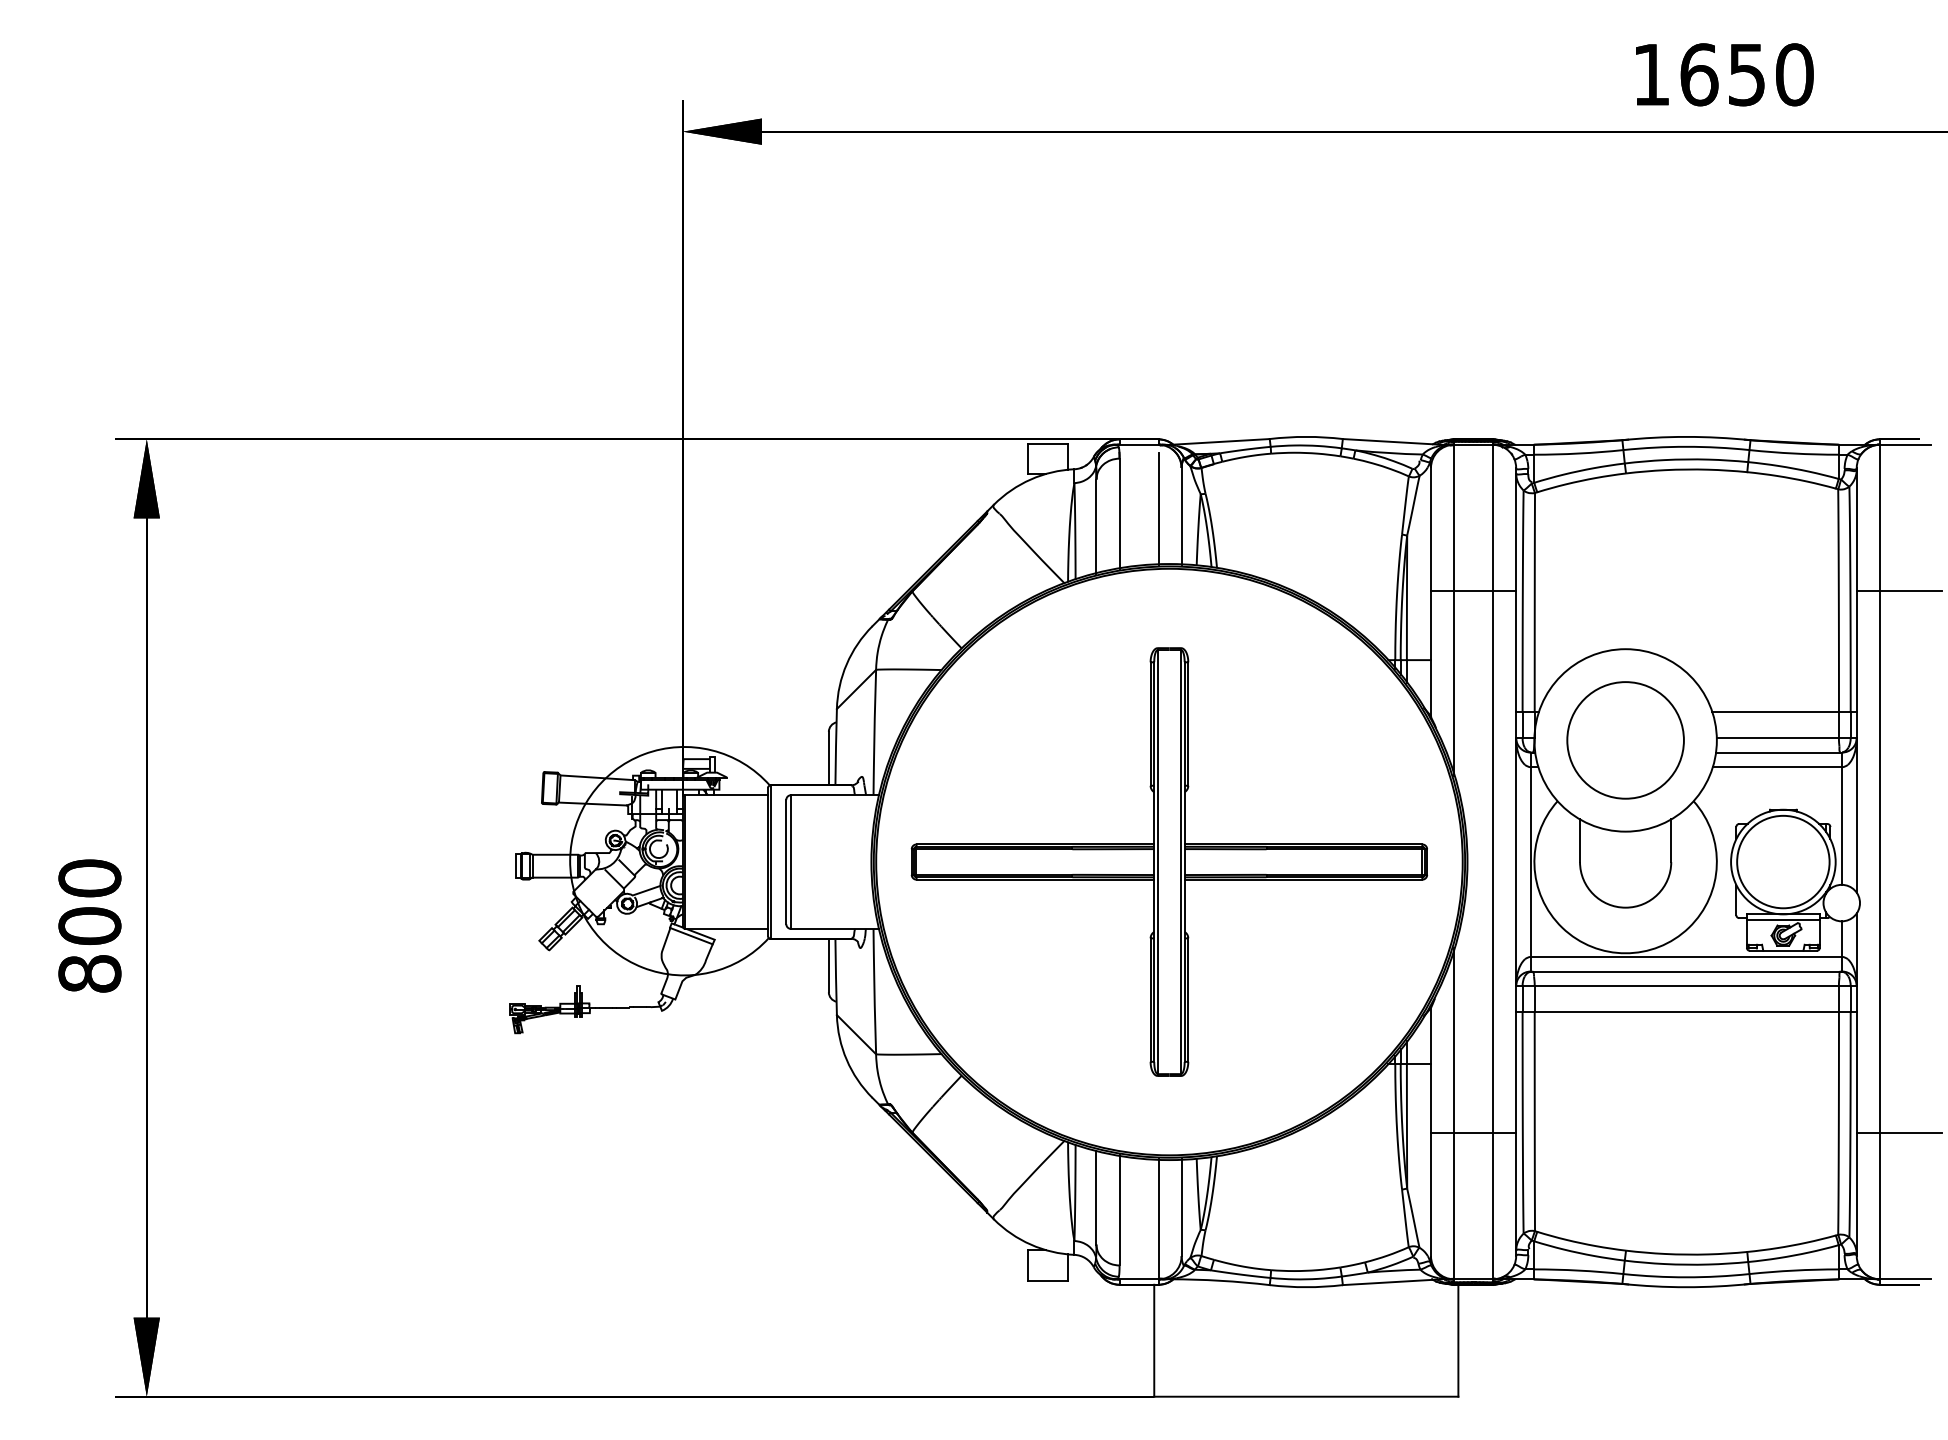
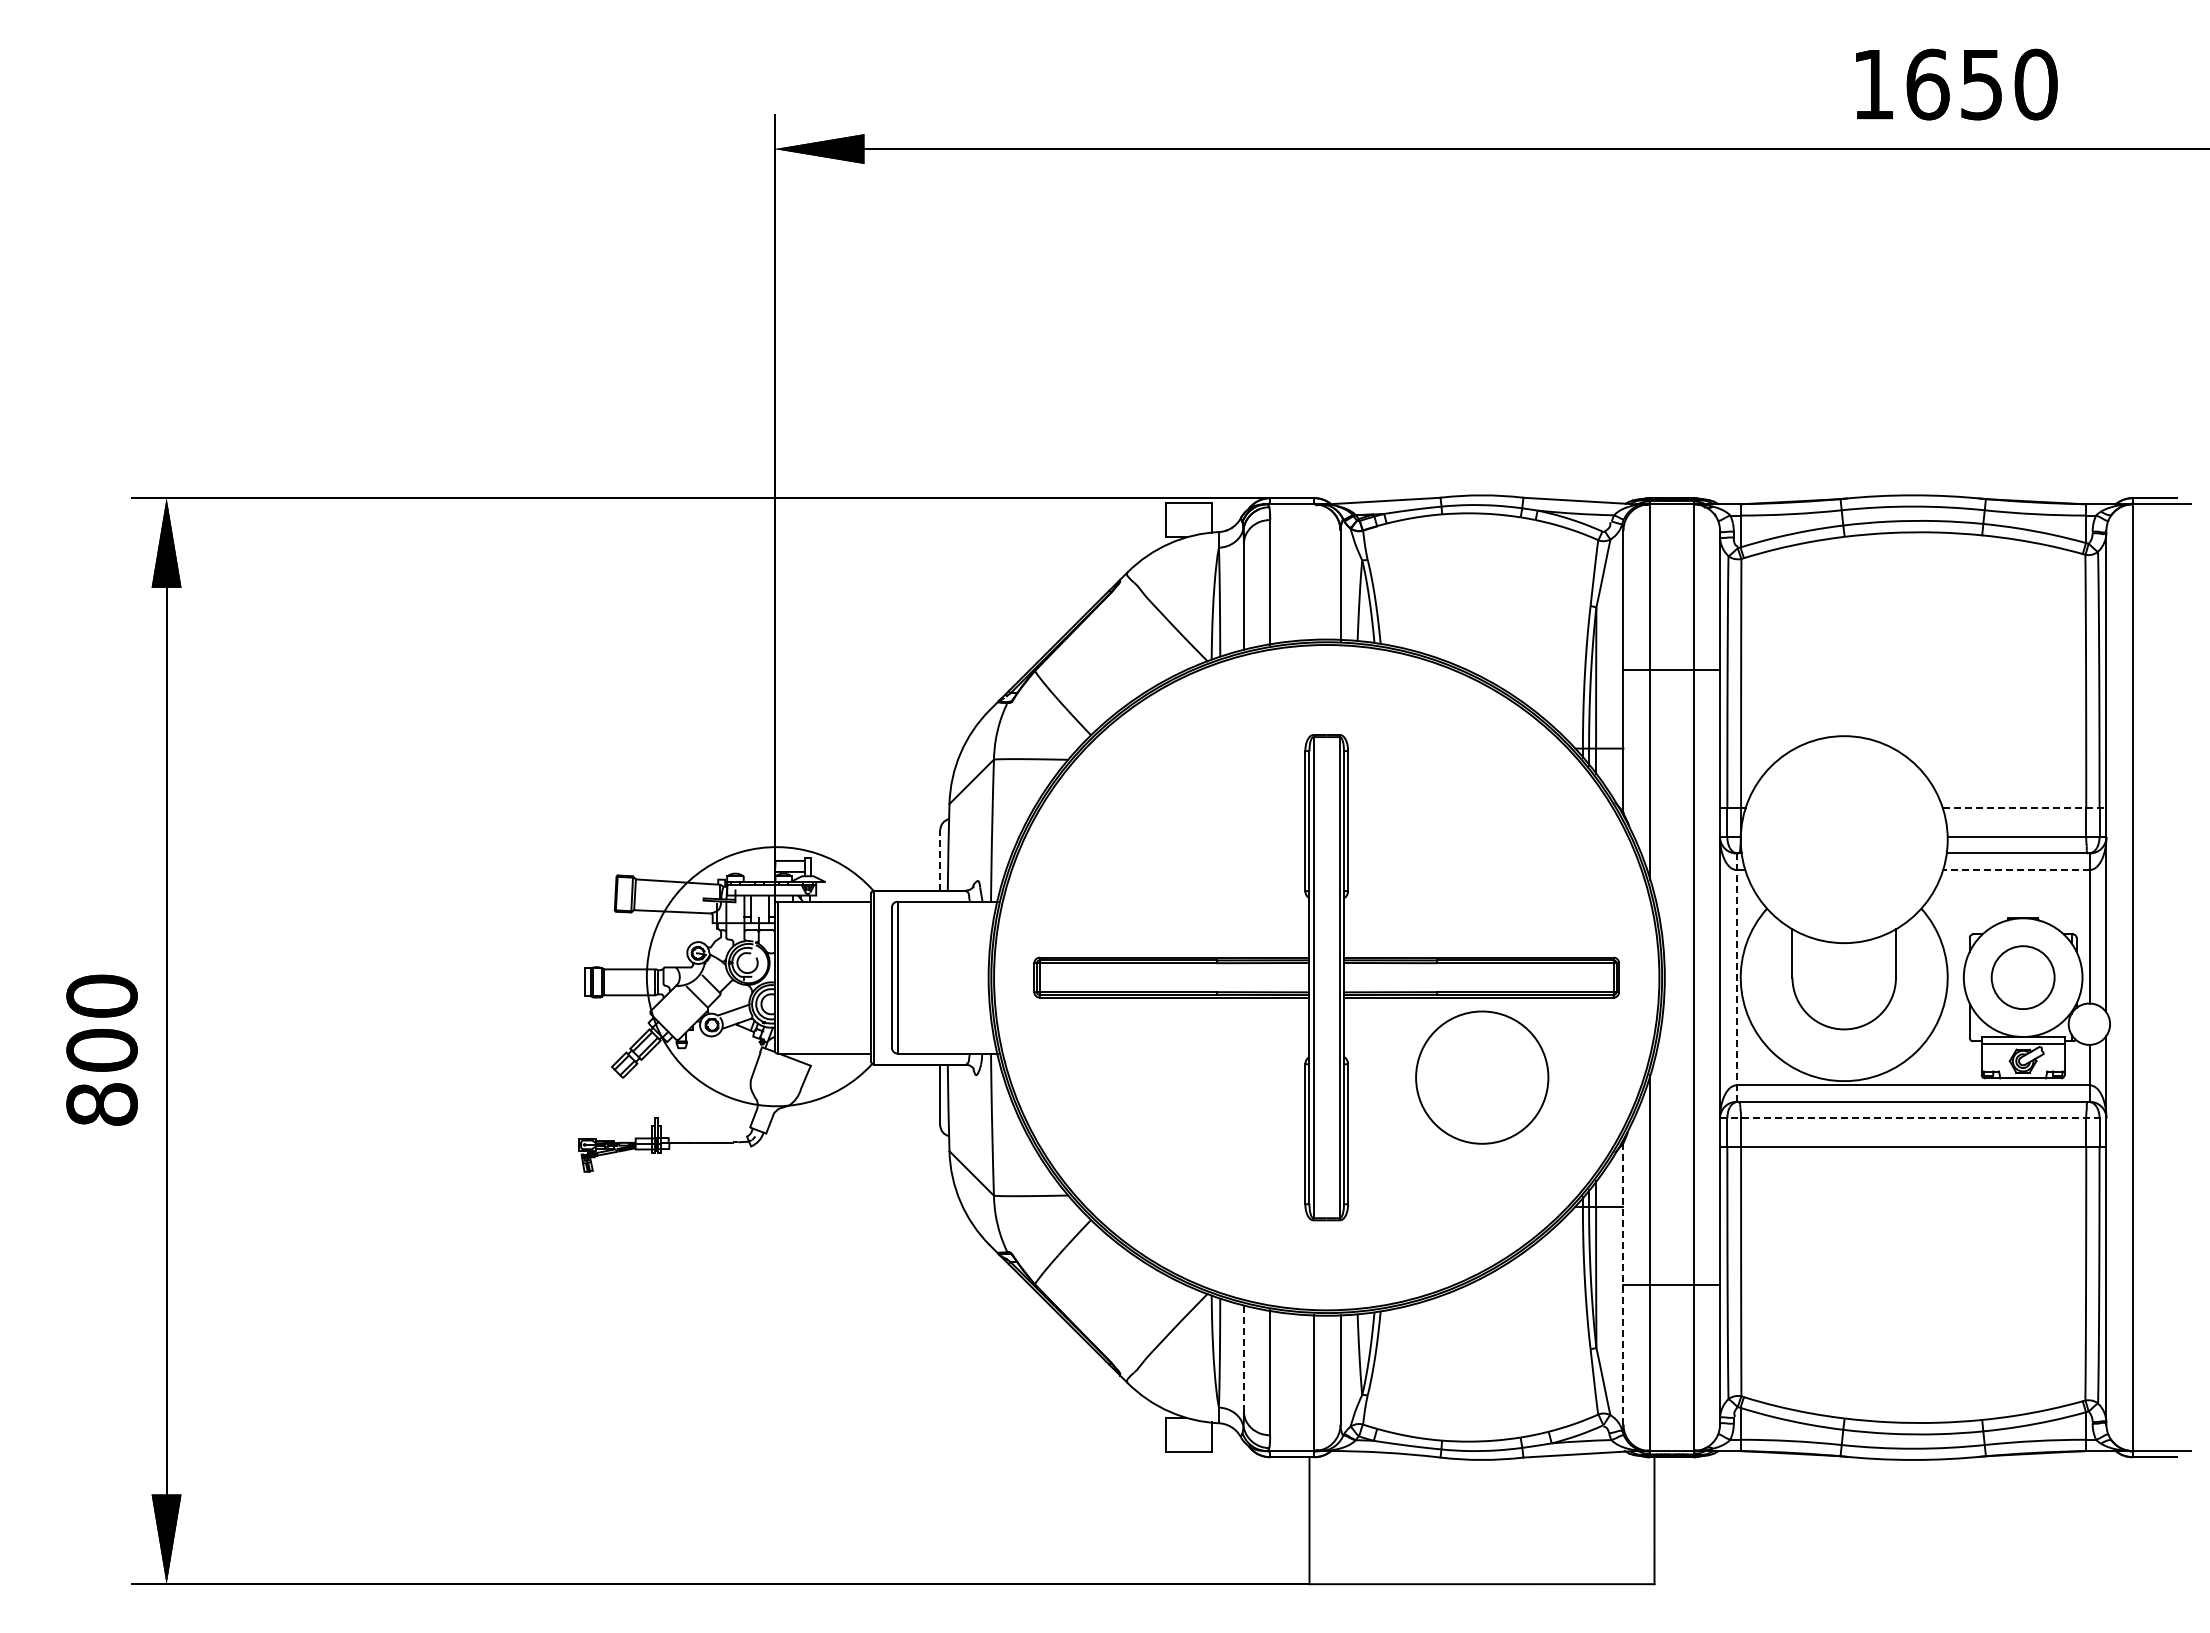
line: (1158, 508) -> (1314, 576), removed
line: (1899, 590) -> (2154, 669), removed
line: (1784, 712) -> (2024, 807), solid -> dashed
circle: (1625, 740) -> (1482, 1077), moved
line: (828, 757) -> (940, 859), solid -> dashed
line: (1777, 767) -> (2016, 870), solid -> dashed
line: (1530, 861) -> (1736, 977), solid -> dashed
circle: (1782, 861) -> (2022, 977), size x0.6
line: (691, 935) -> (784, 1061), removed
line: (1686, 986) -> (1913, 1118), solid -> dashed
line: (1431, 1132) -> (1623, 1284), solid -> dashed
line: (1899, 1133) -> (2154, 1285), removed
line: (1096, 1196) -> (1243, 1357), solid -> dashed

